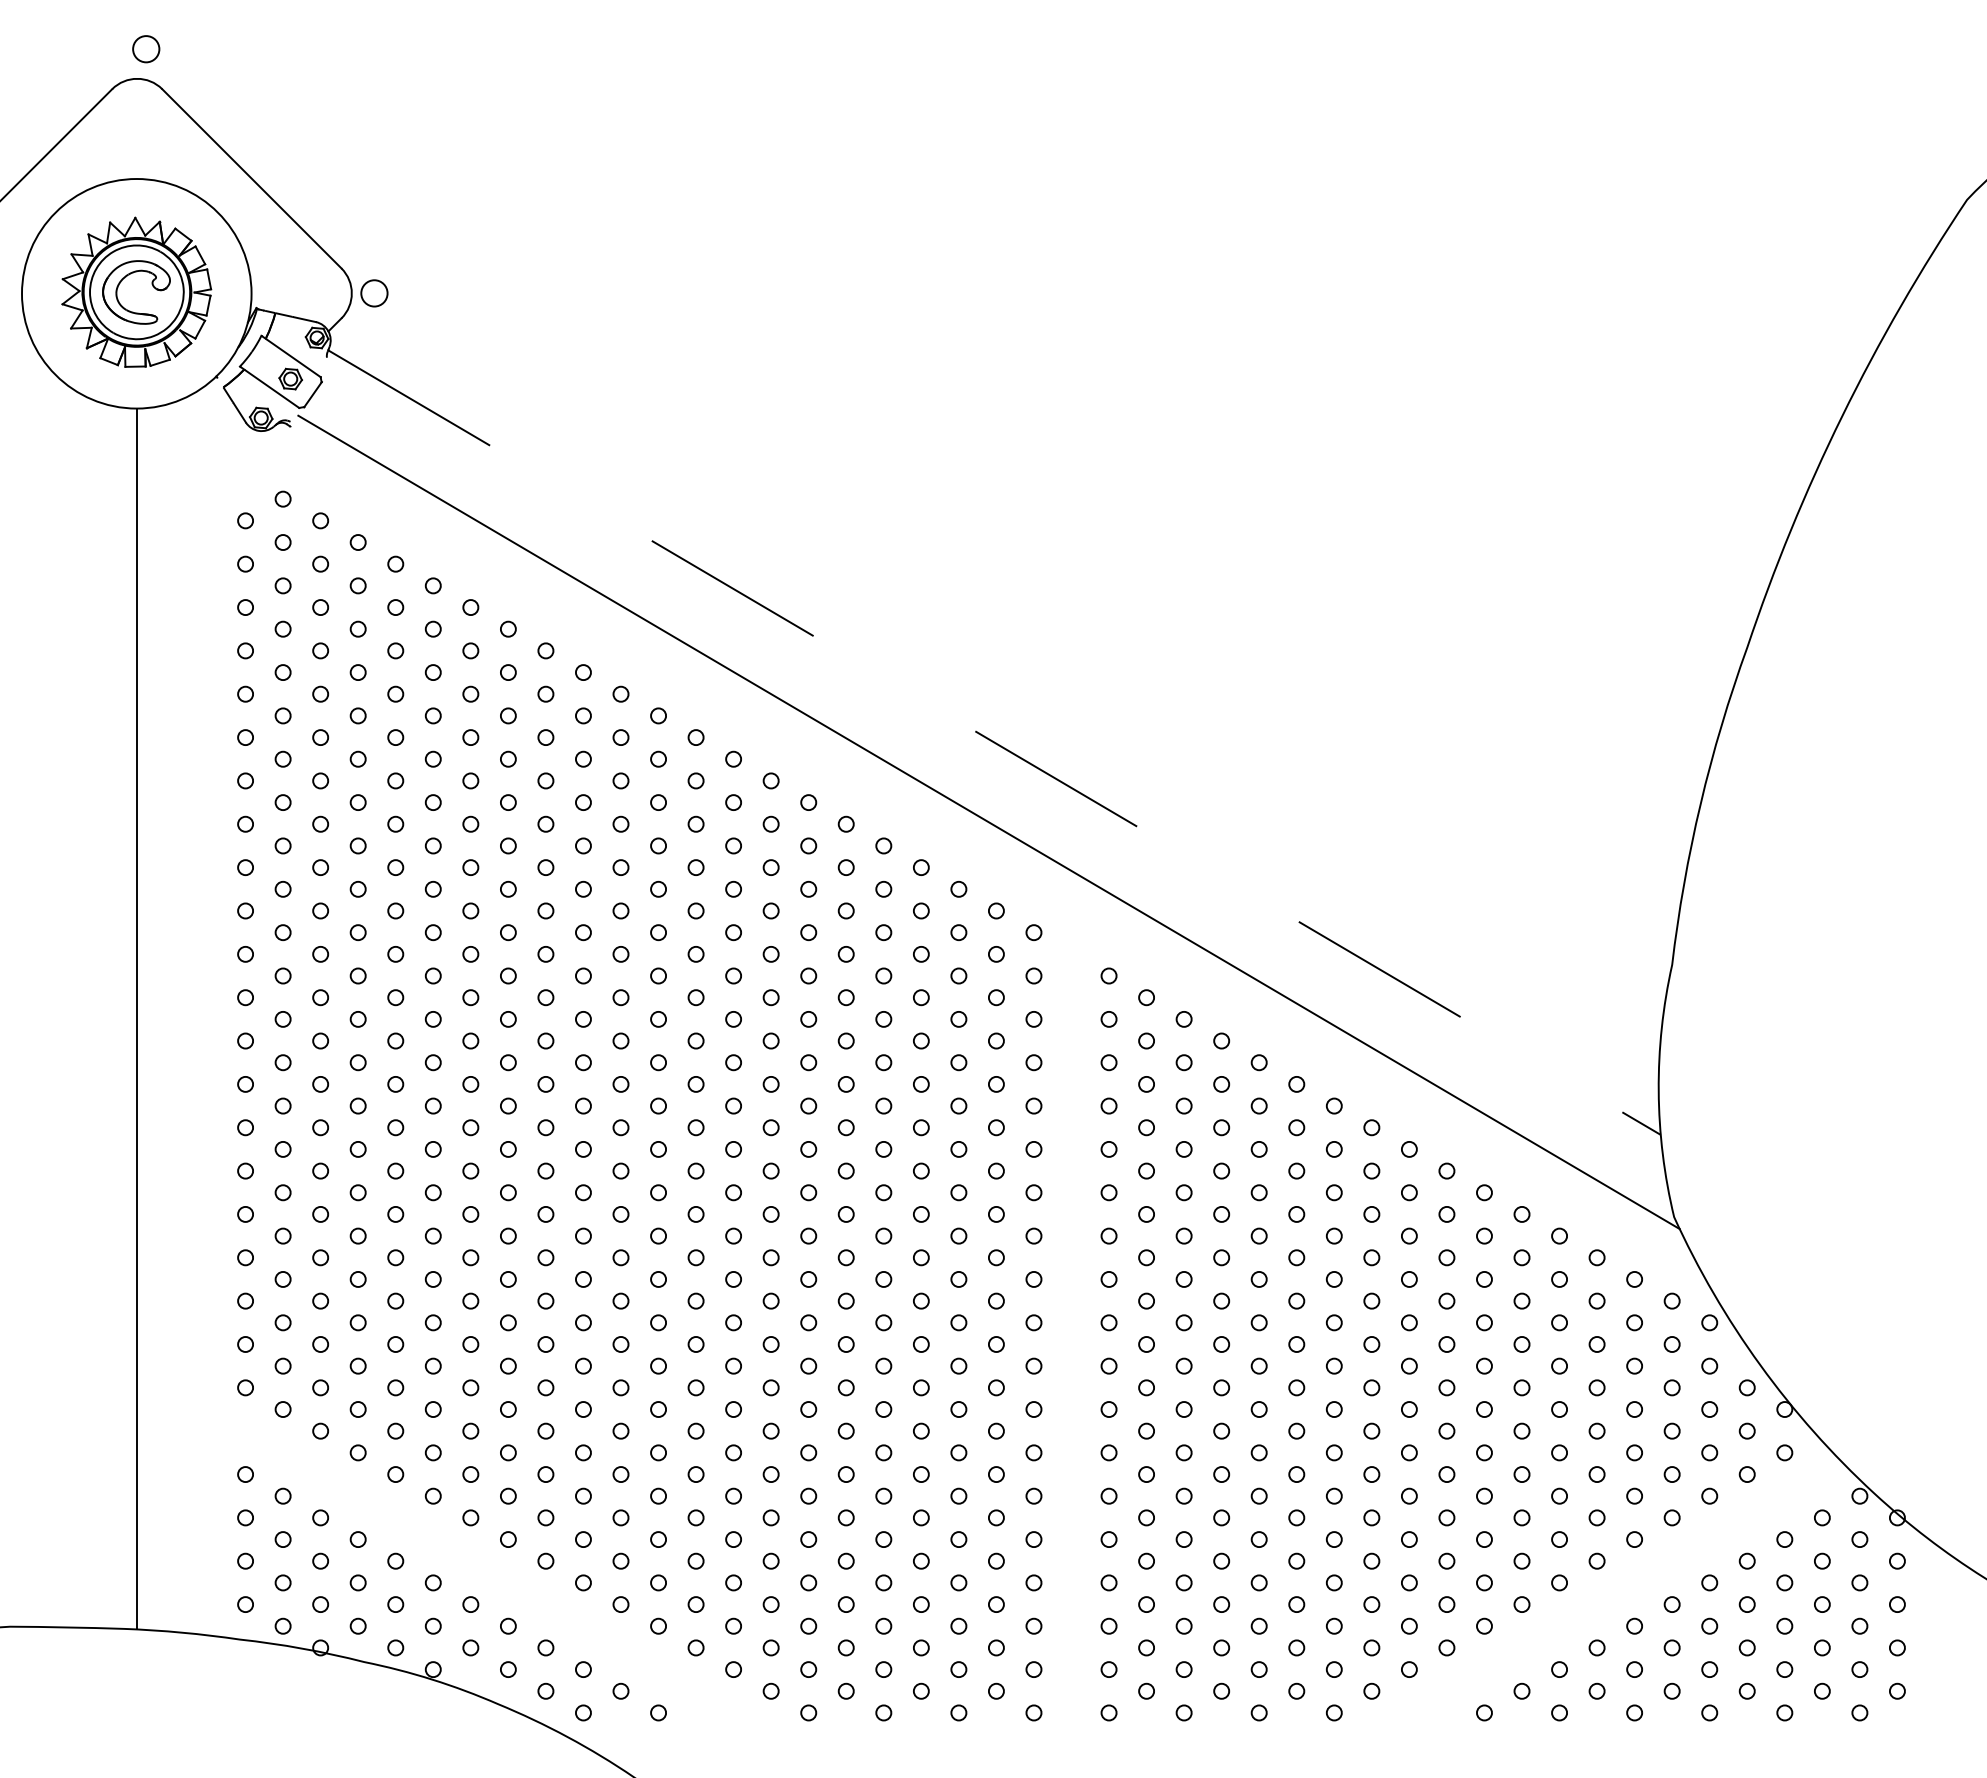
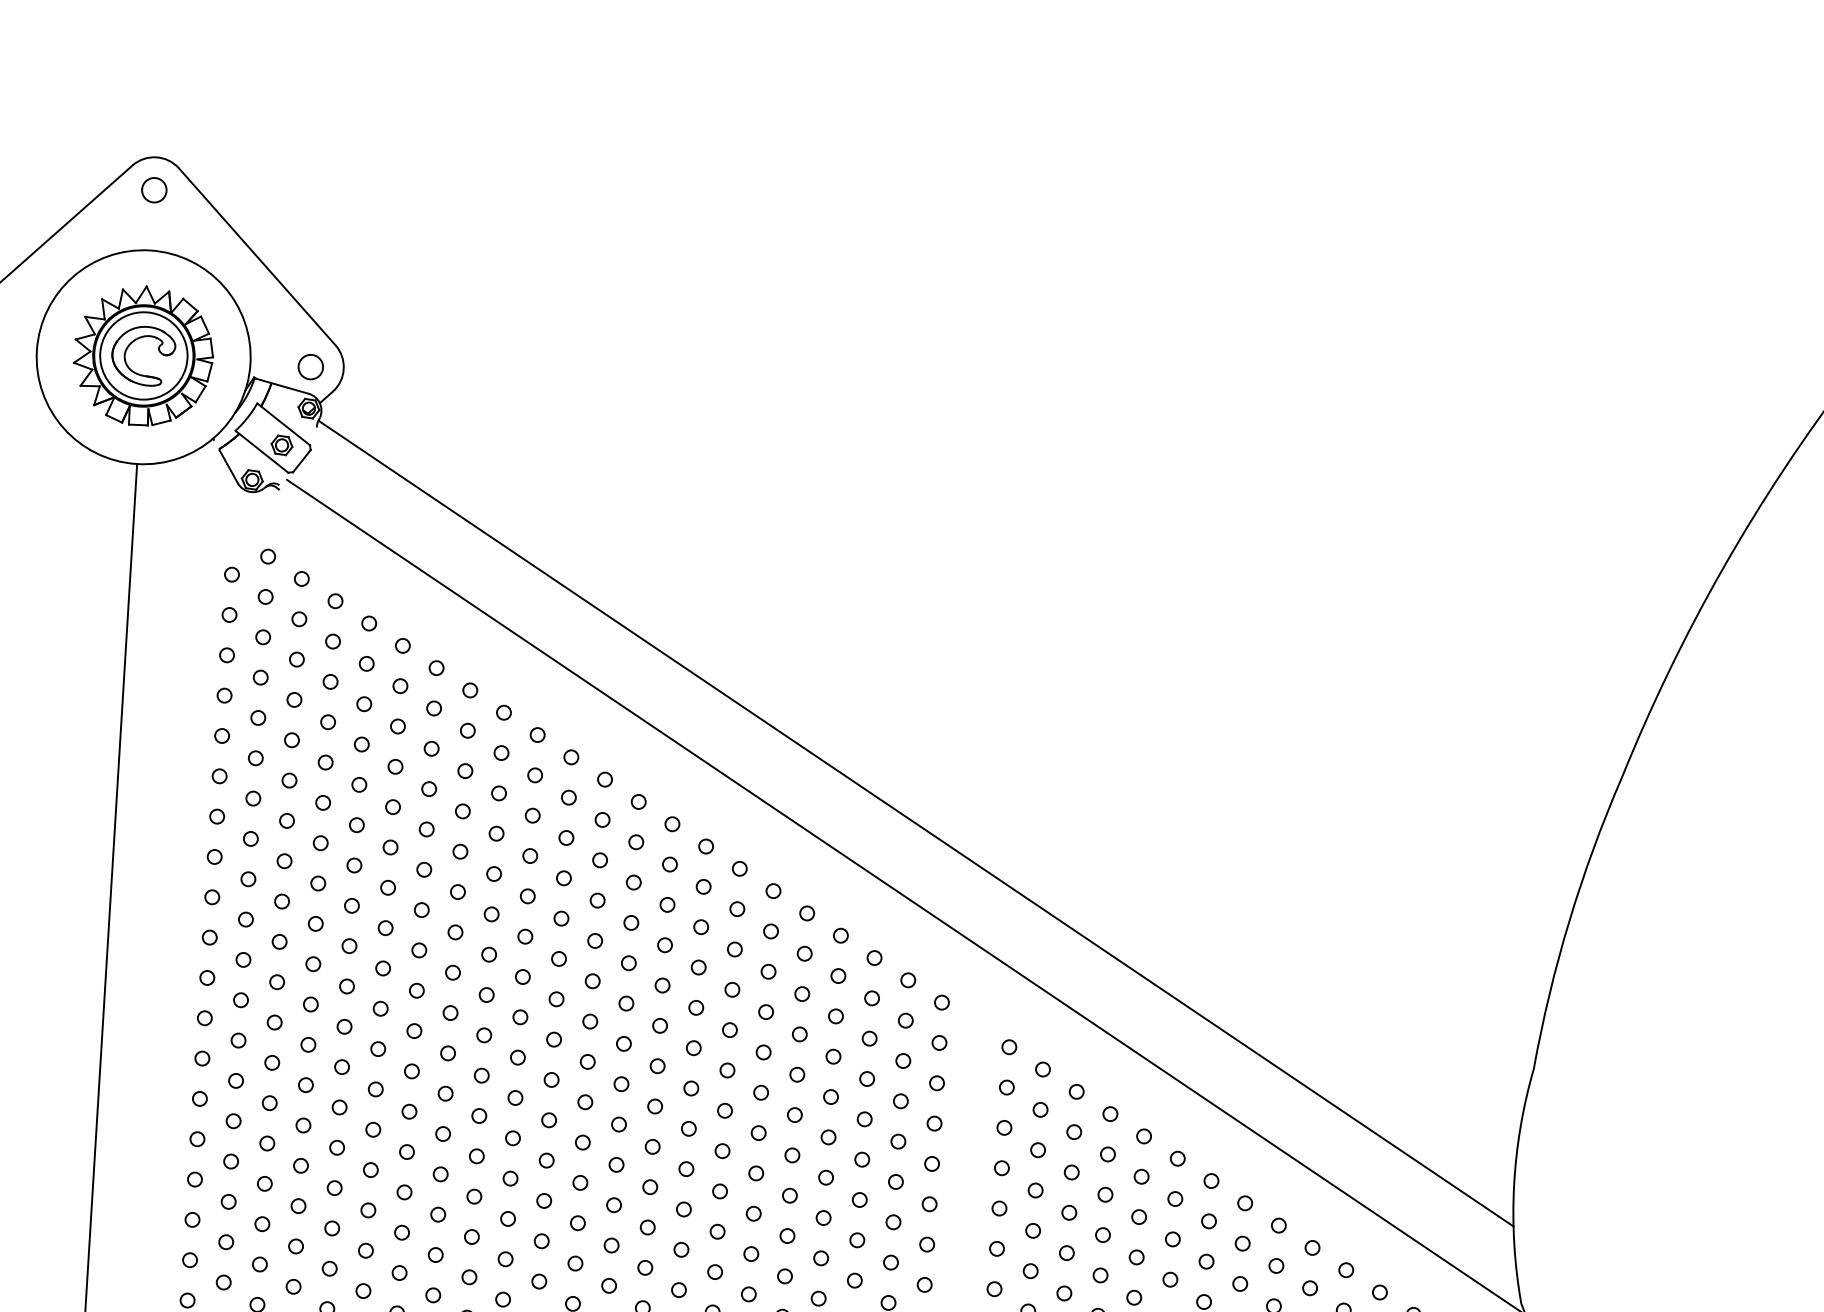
circle: (146, 49) -> (154, 190), moved
circle: (374, 293) -> (310, 367), moved
line: (994, 742) -> (916, 823), dashed -> solid

